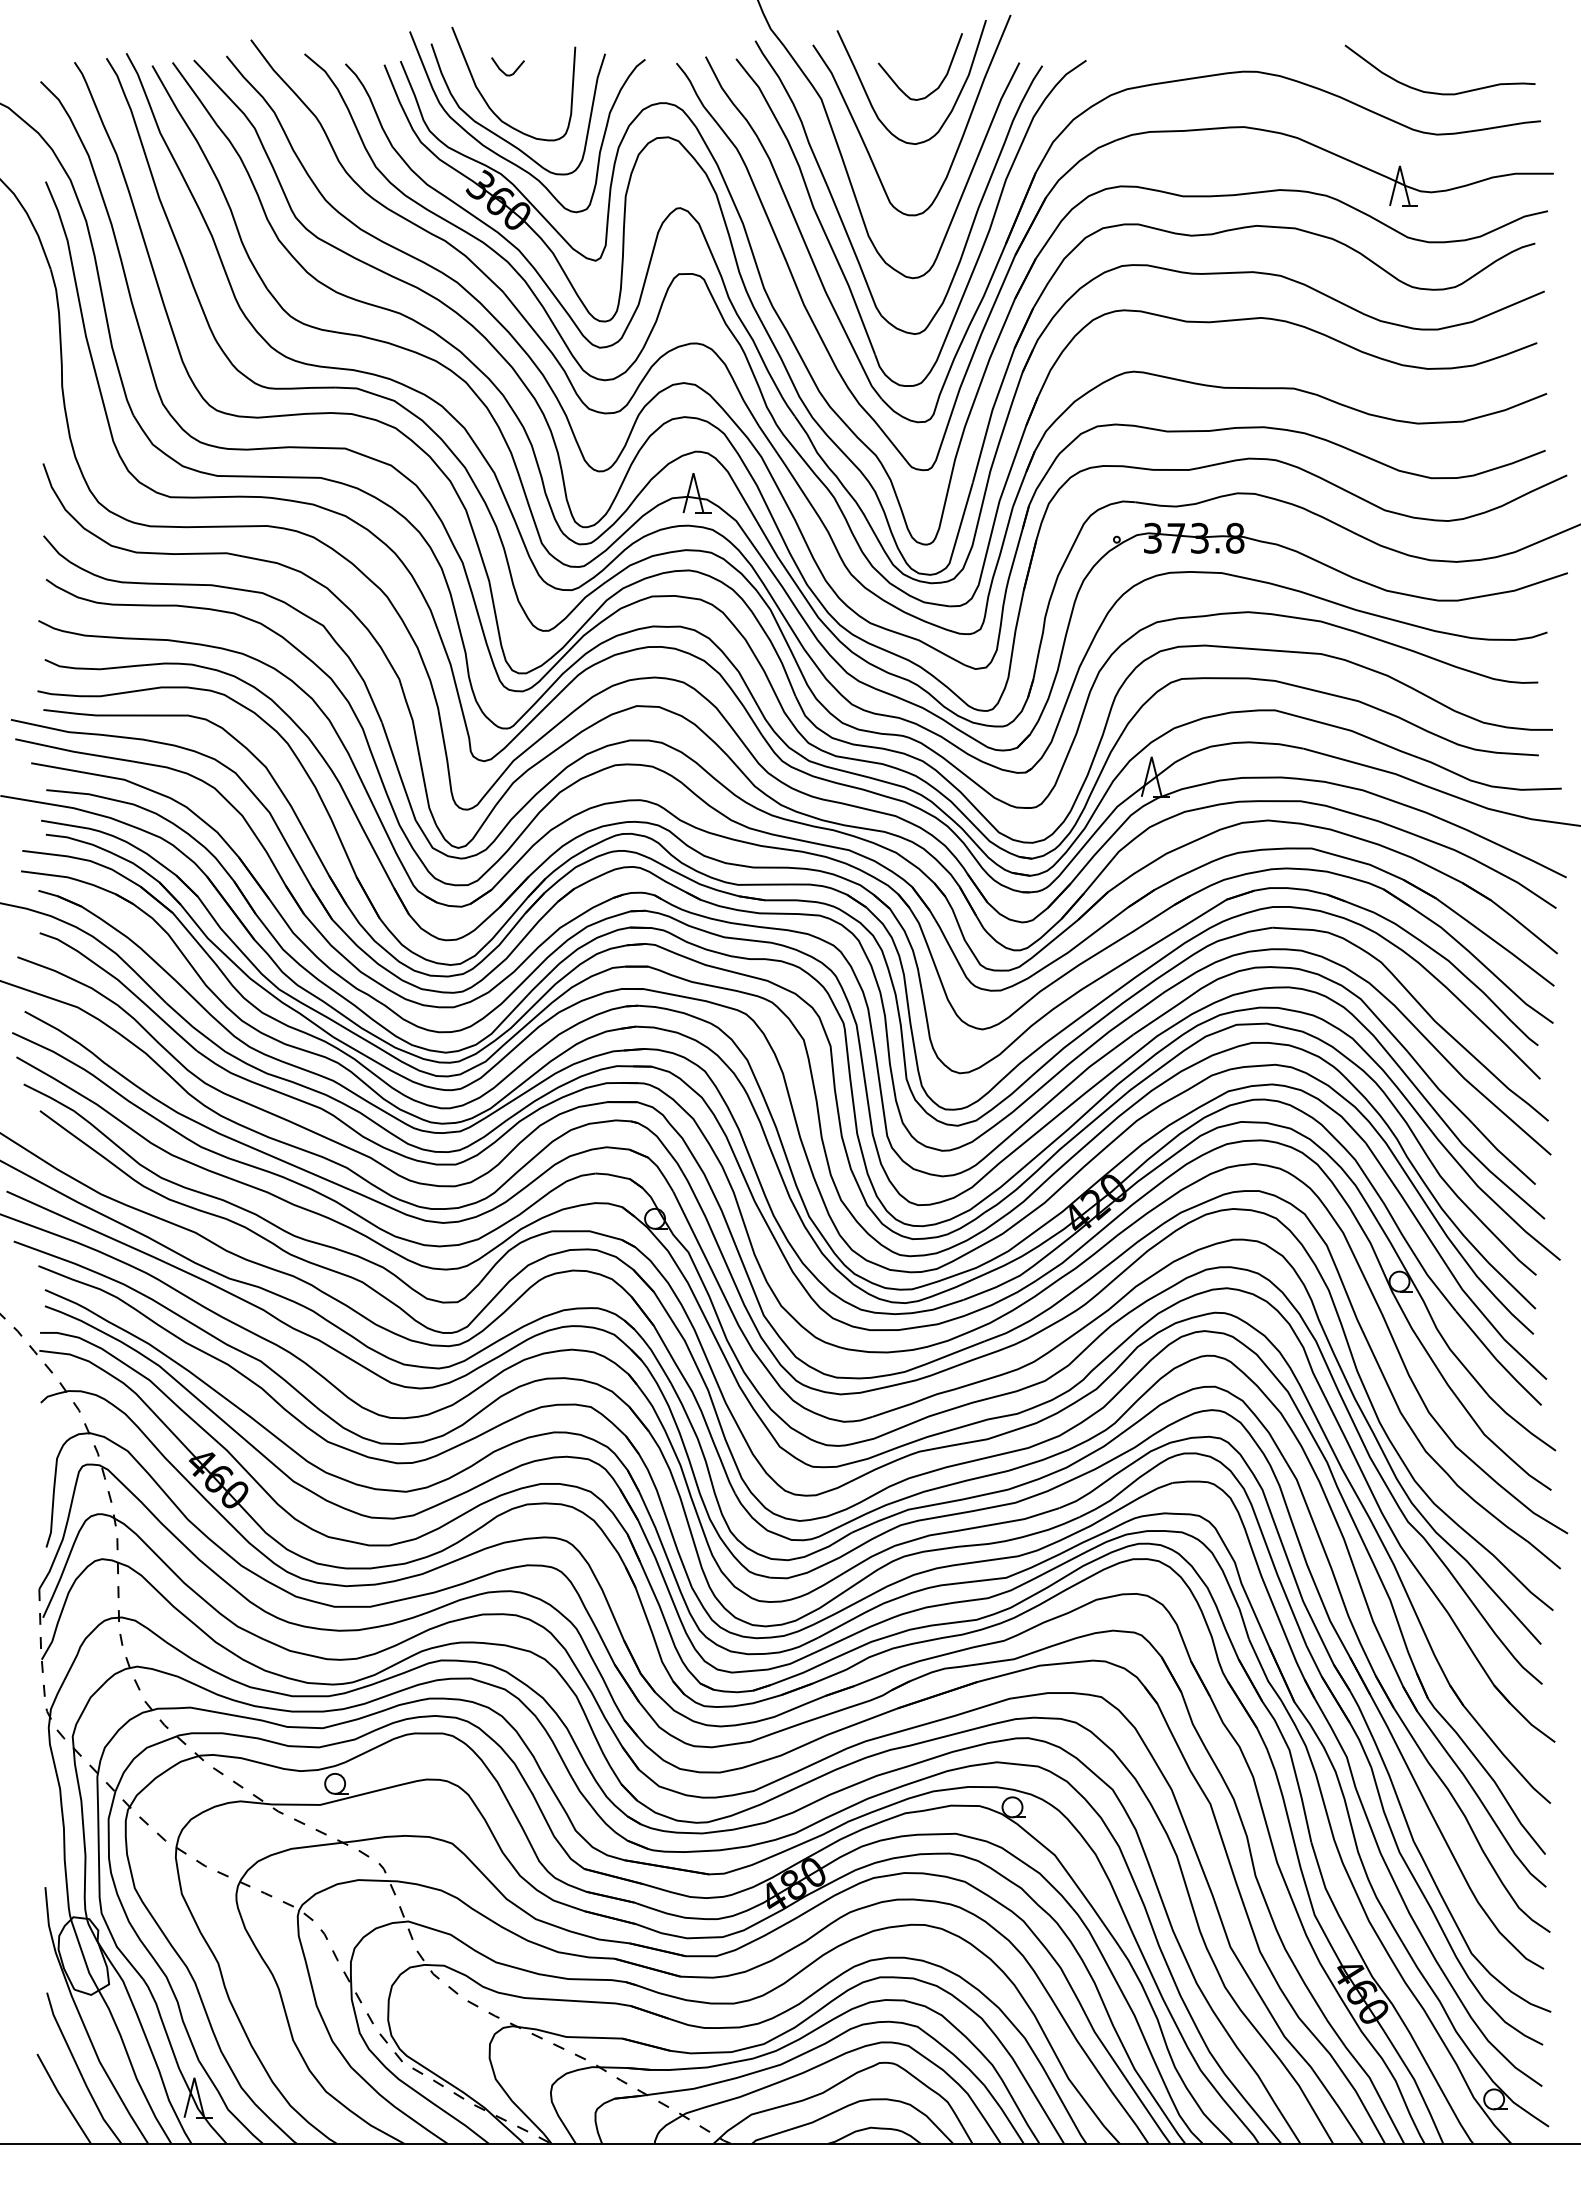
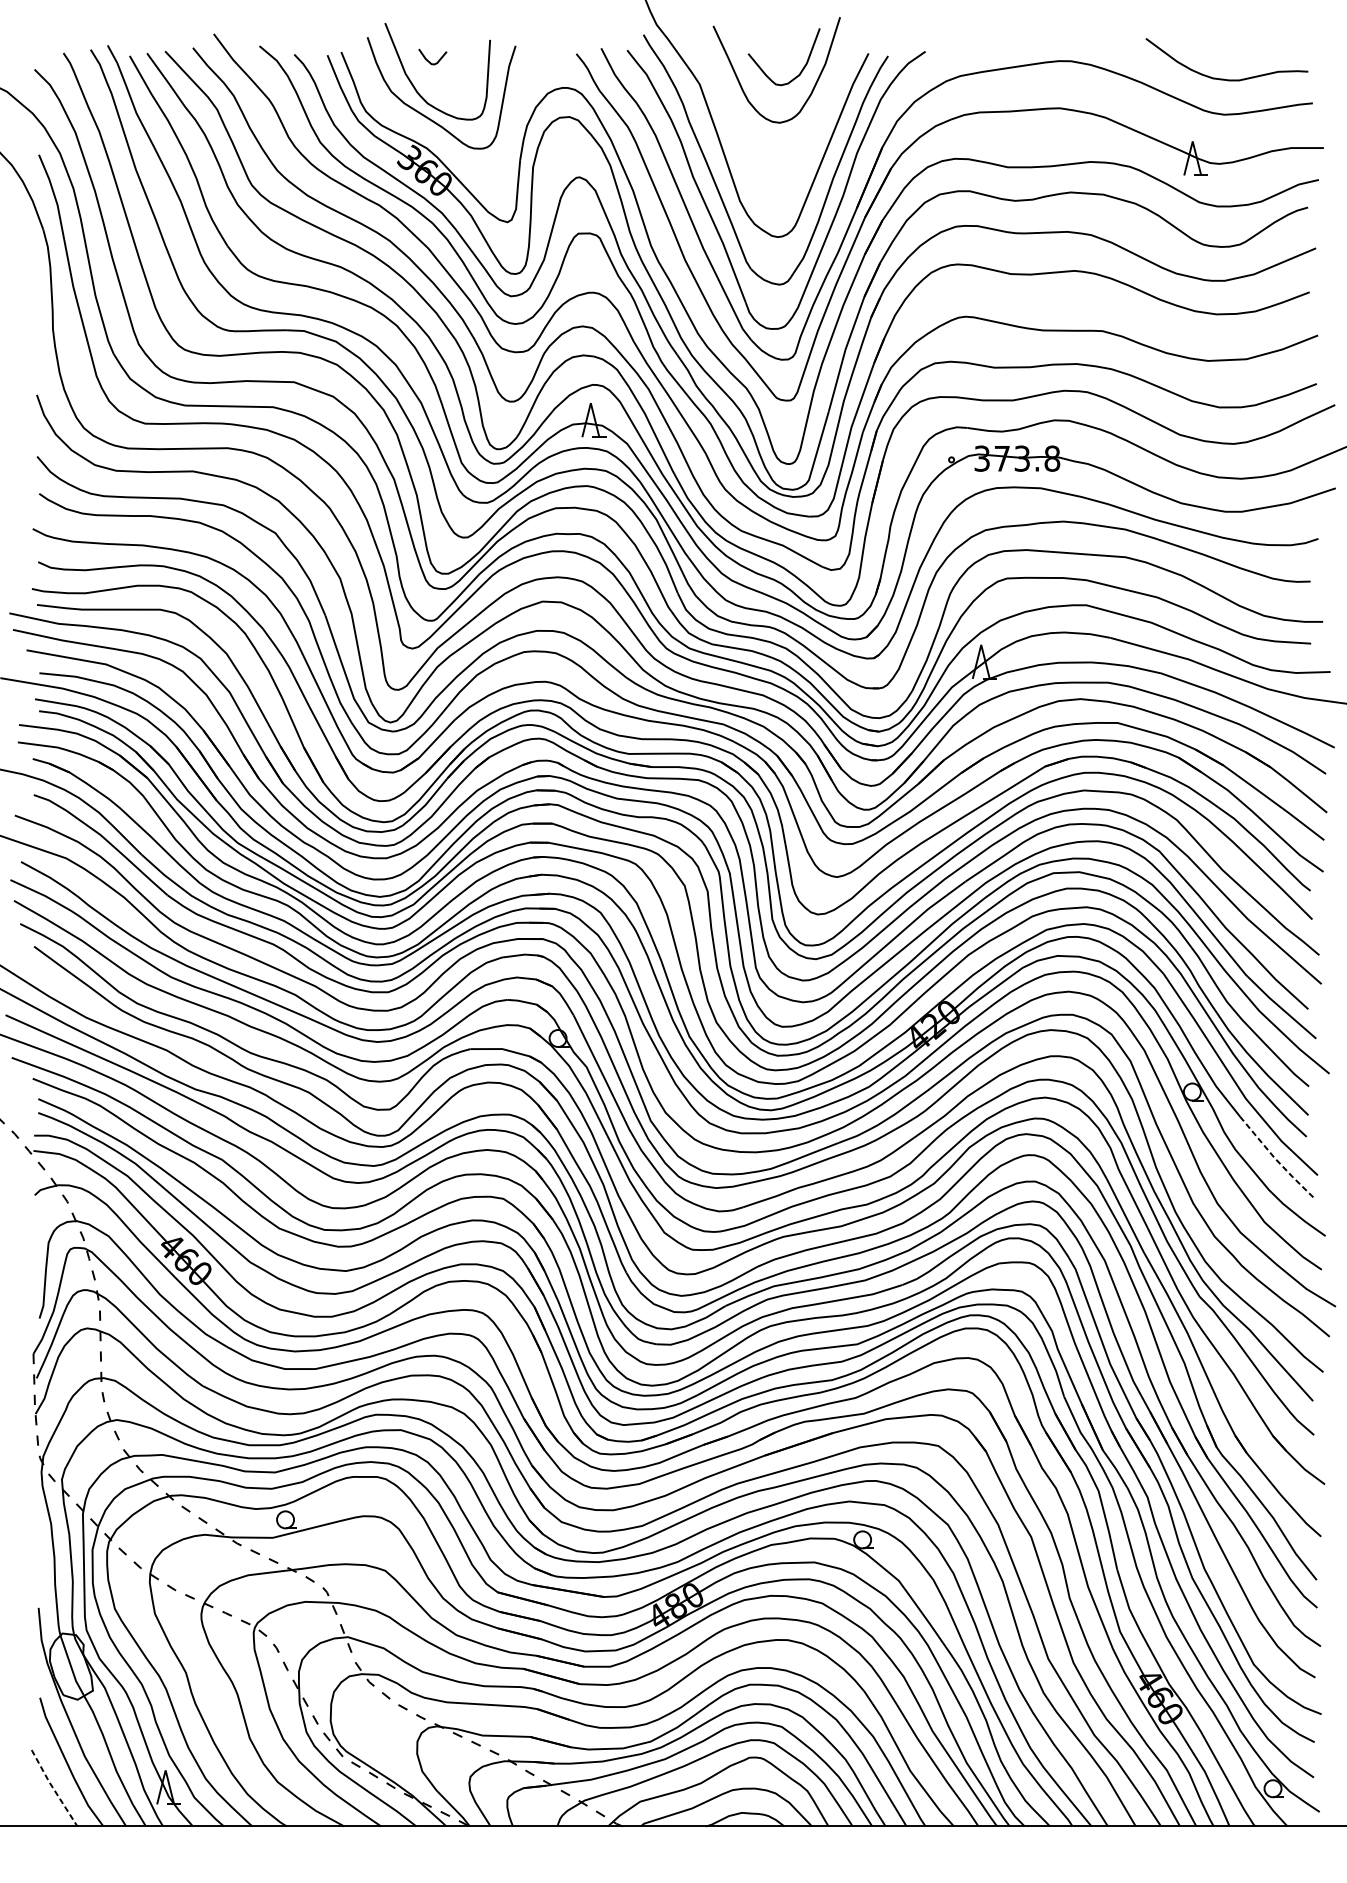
curve: (861, 134) -> (733, 114), removed
curve: (508, 159) -> (433, 135), removed
line: (1496, 1360) -> (1275, 1159), solid -> dashed
line: (62, 2099) -> (53, 1788), solid -> dashed

